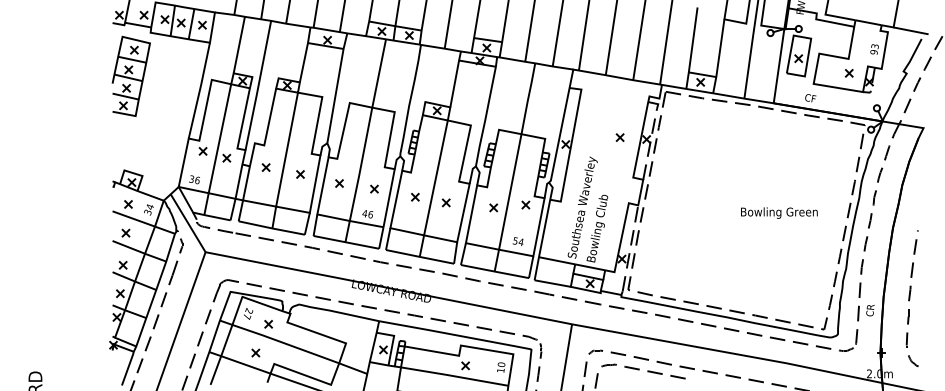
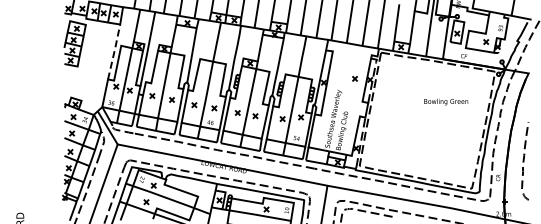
line: (200, 89) -> (114, 51), solid -> dashed
text: (779, 212) -> (446, 101), moved
curve: (910, 299) -> (524, 161), moved

